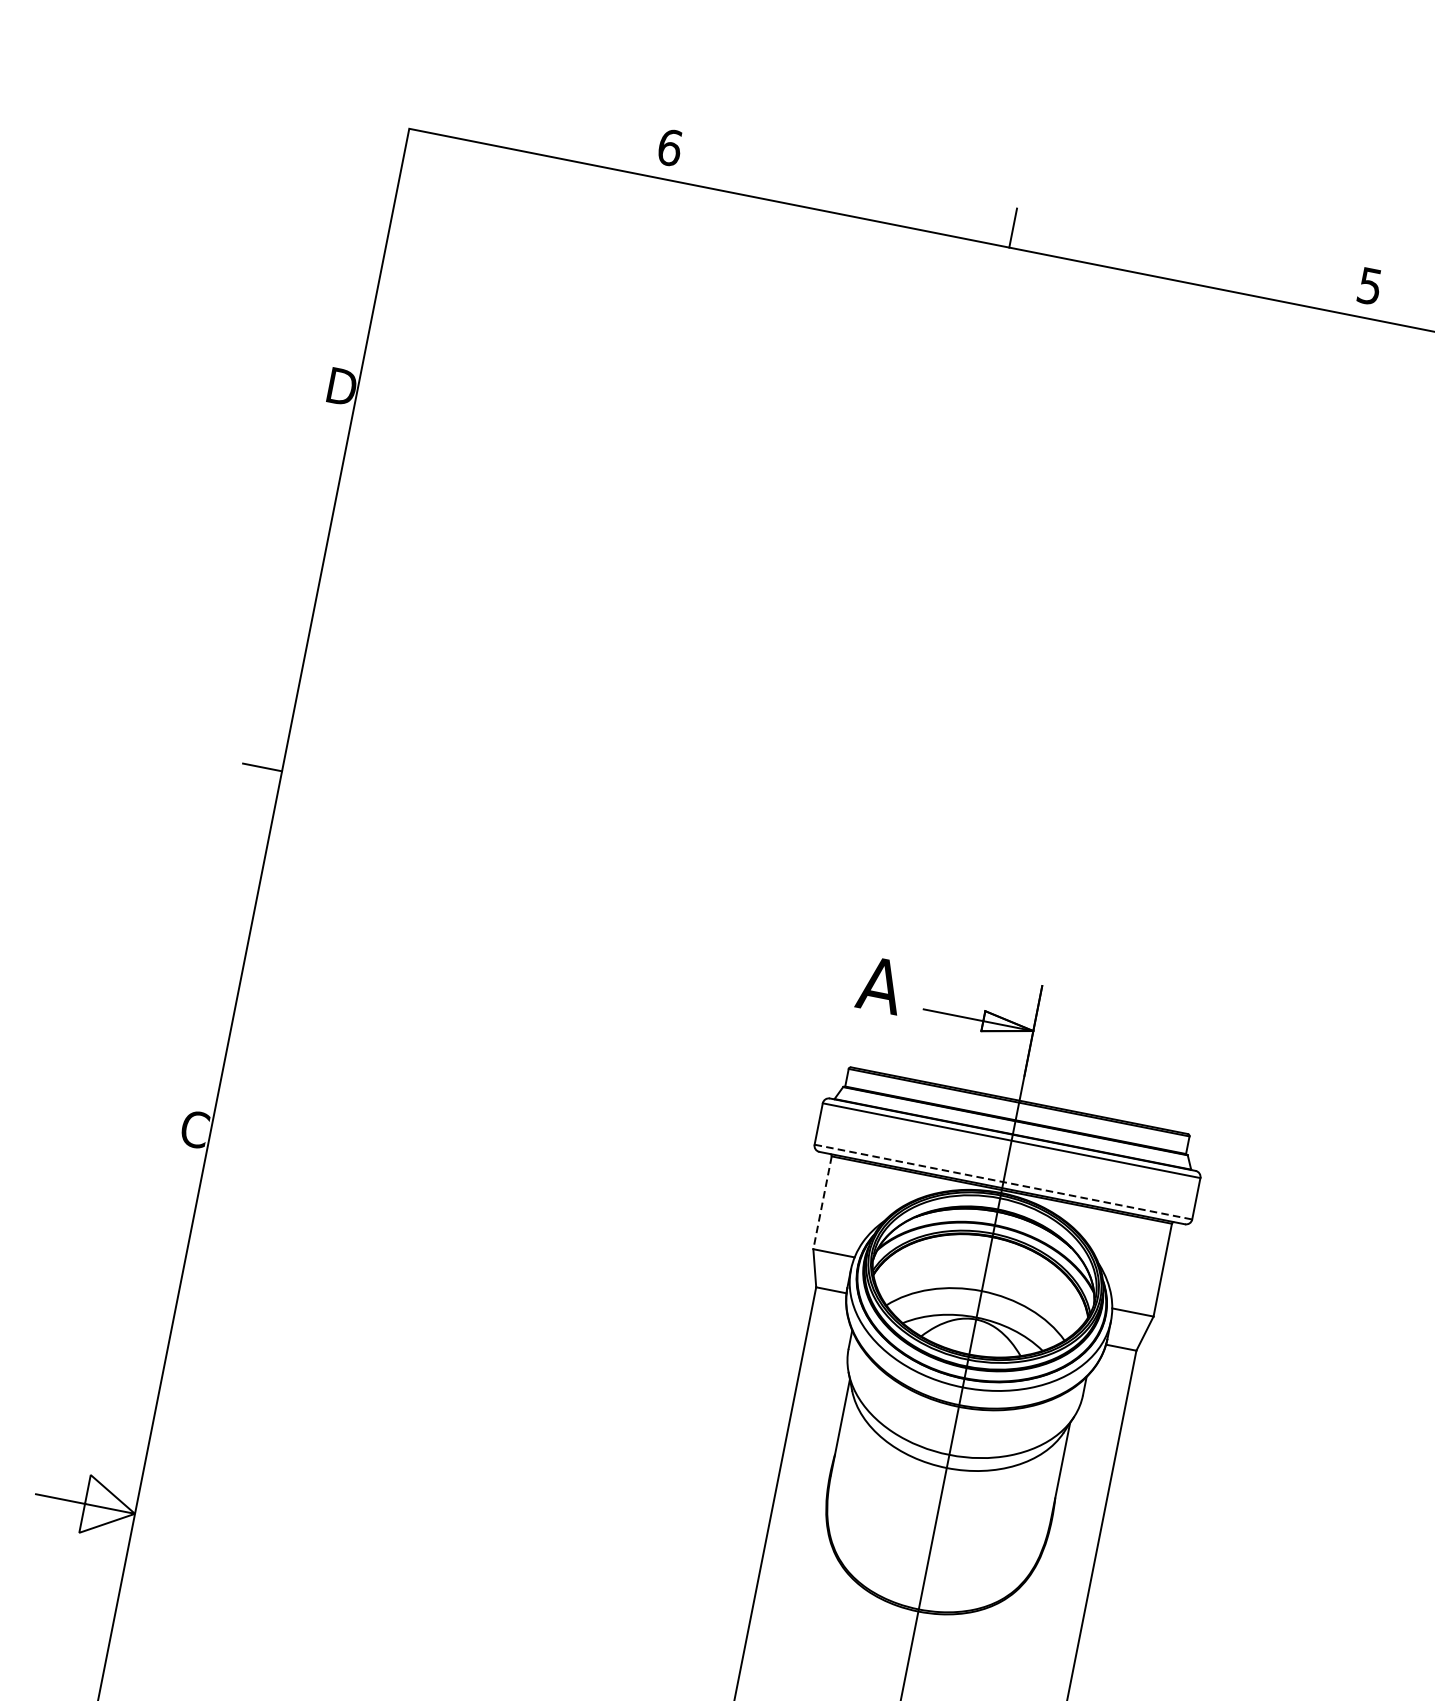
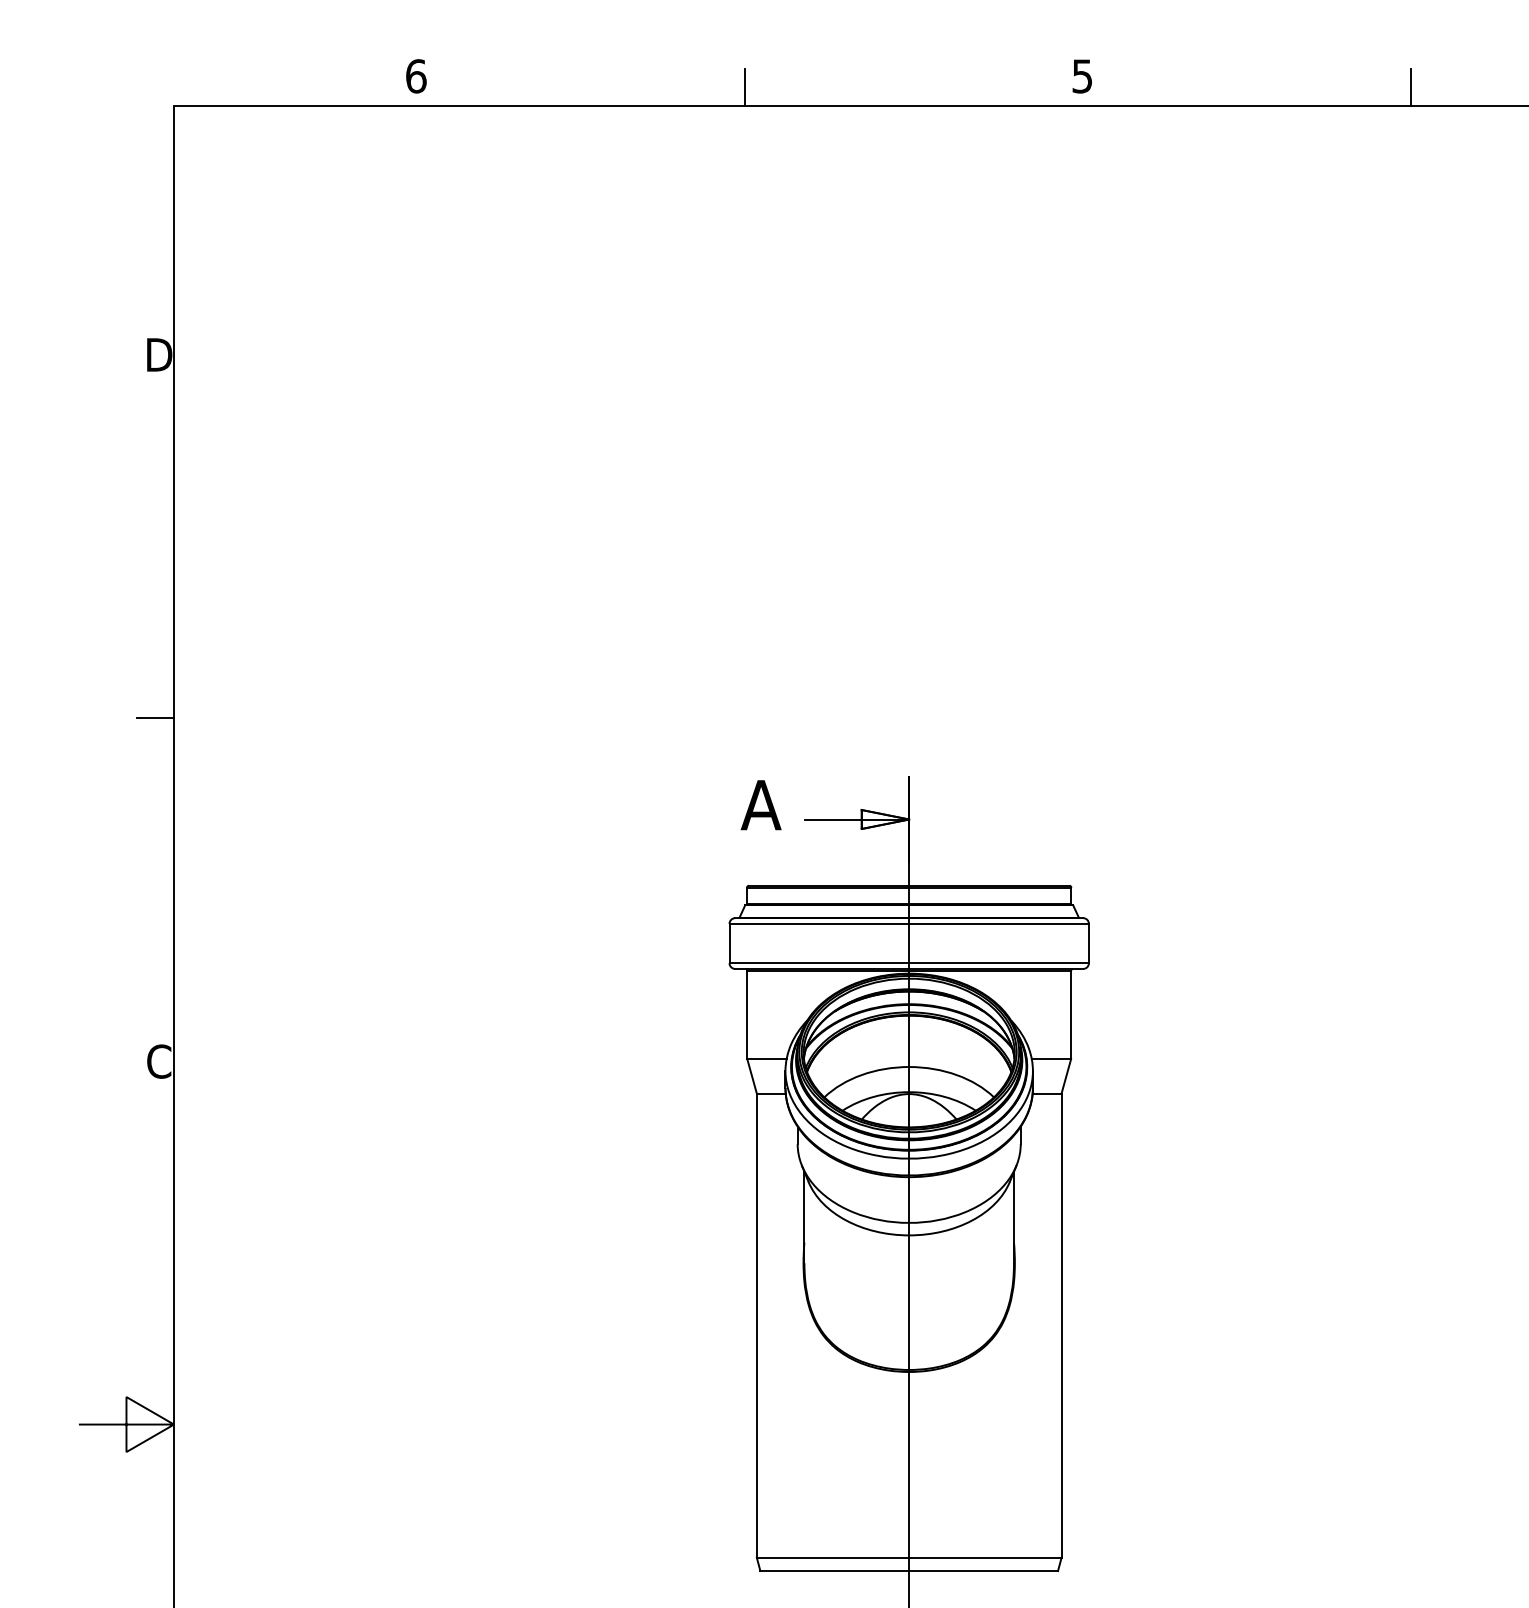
line: (1003, 1182) -> (909, 963), dashed -> solid
line: (822, 1203) -> (747, 1015), dashed -> solid

